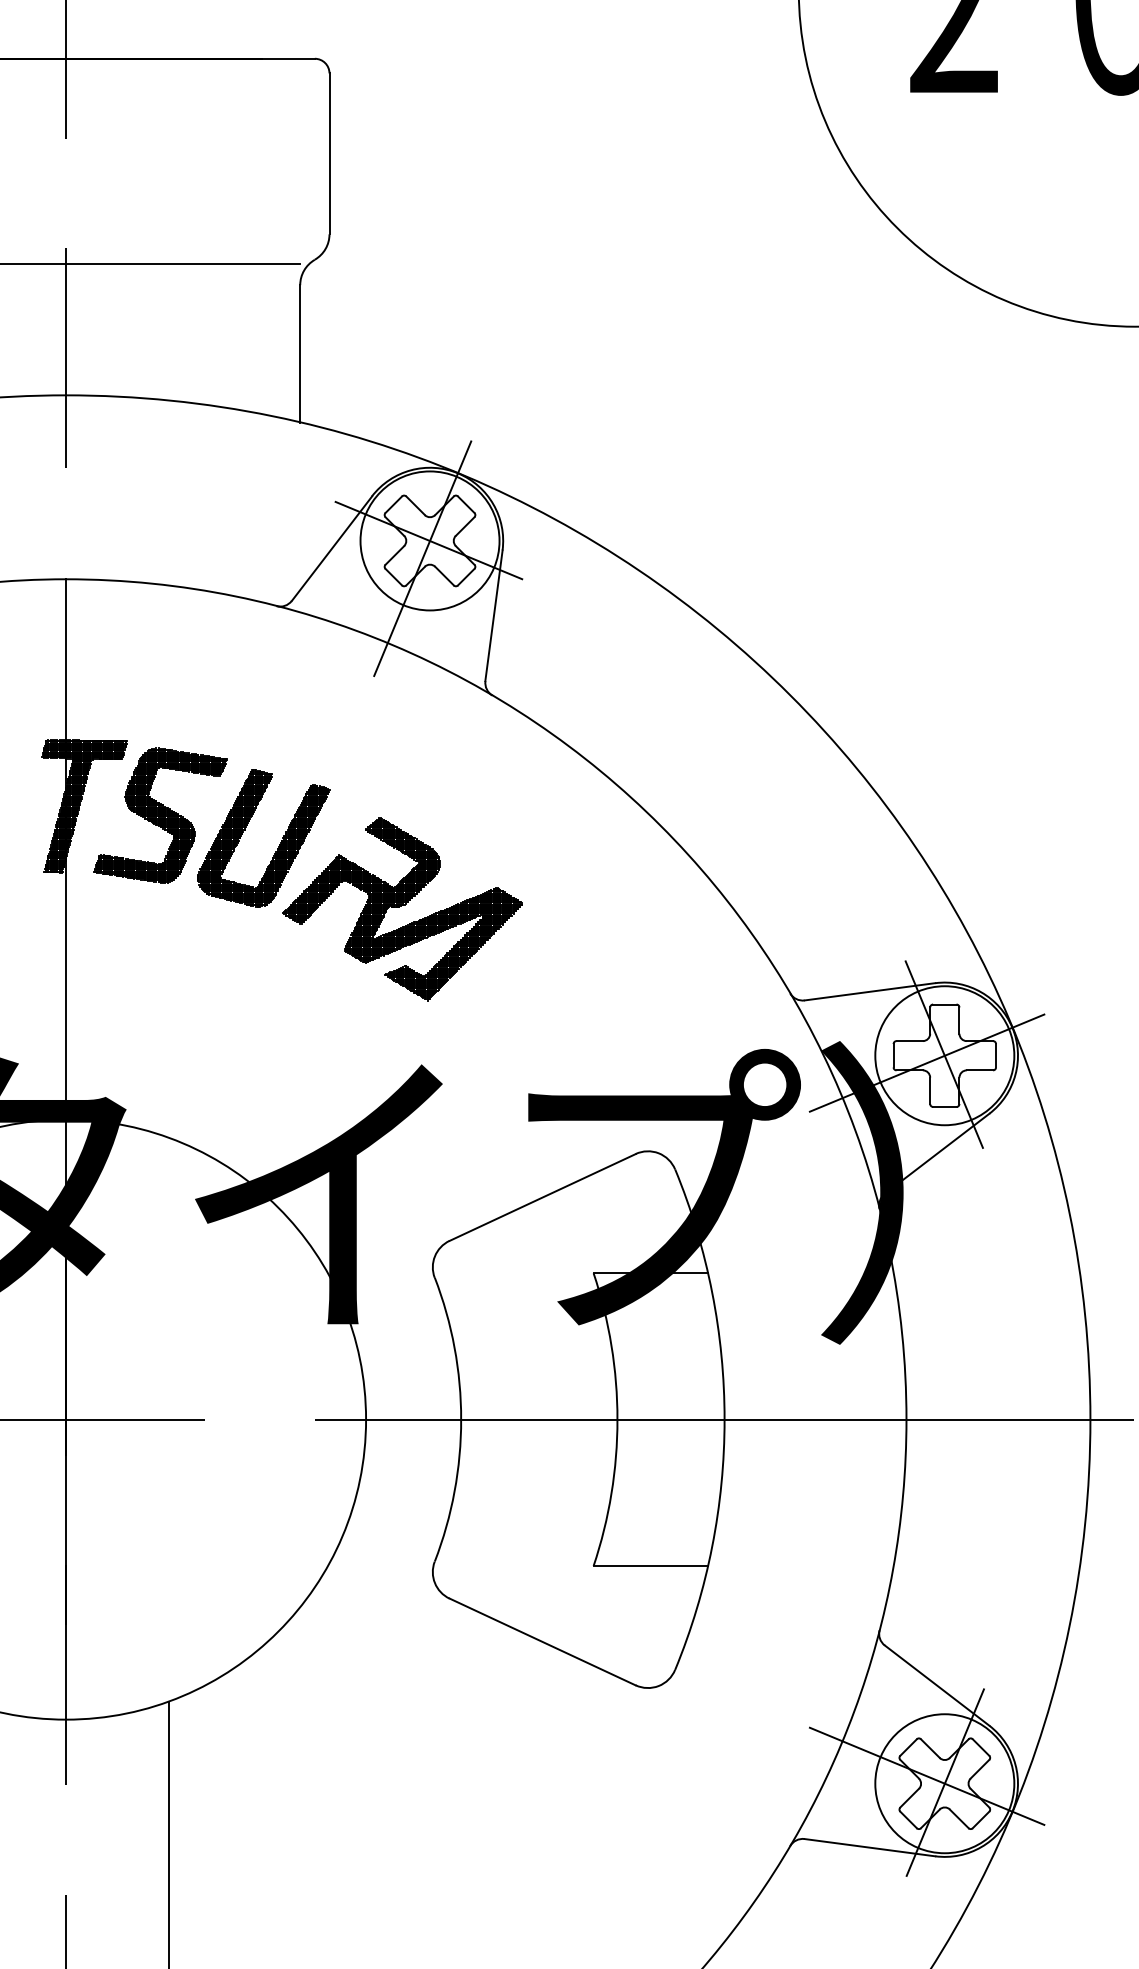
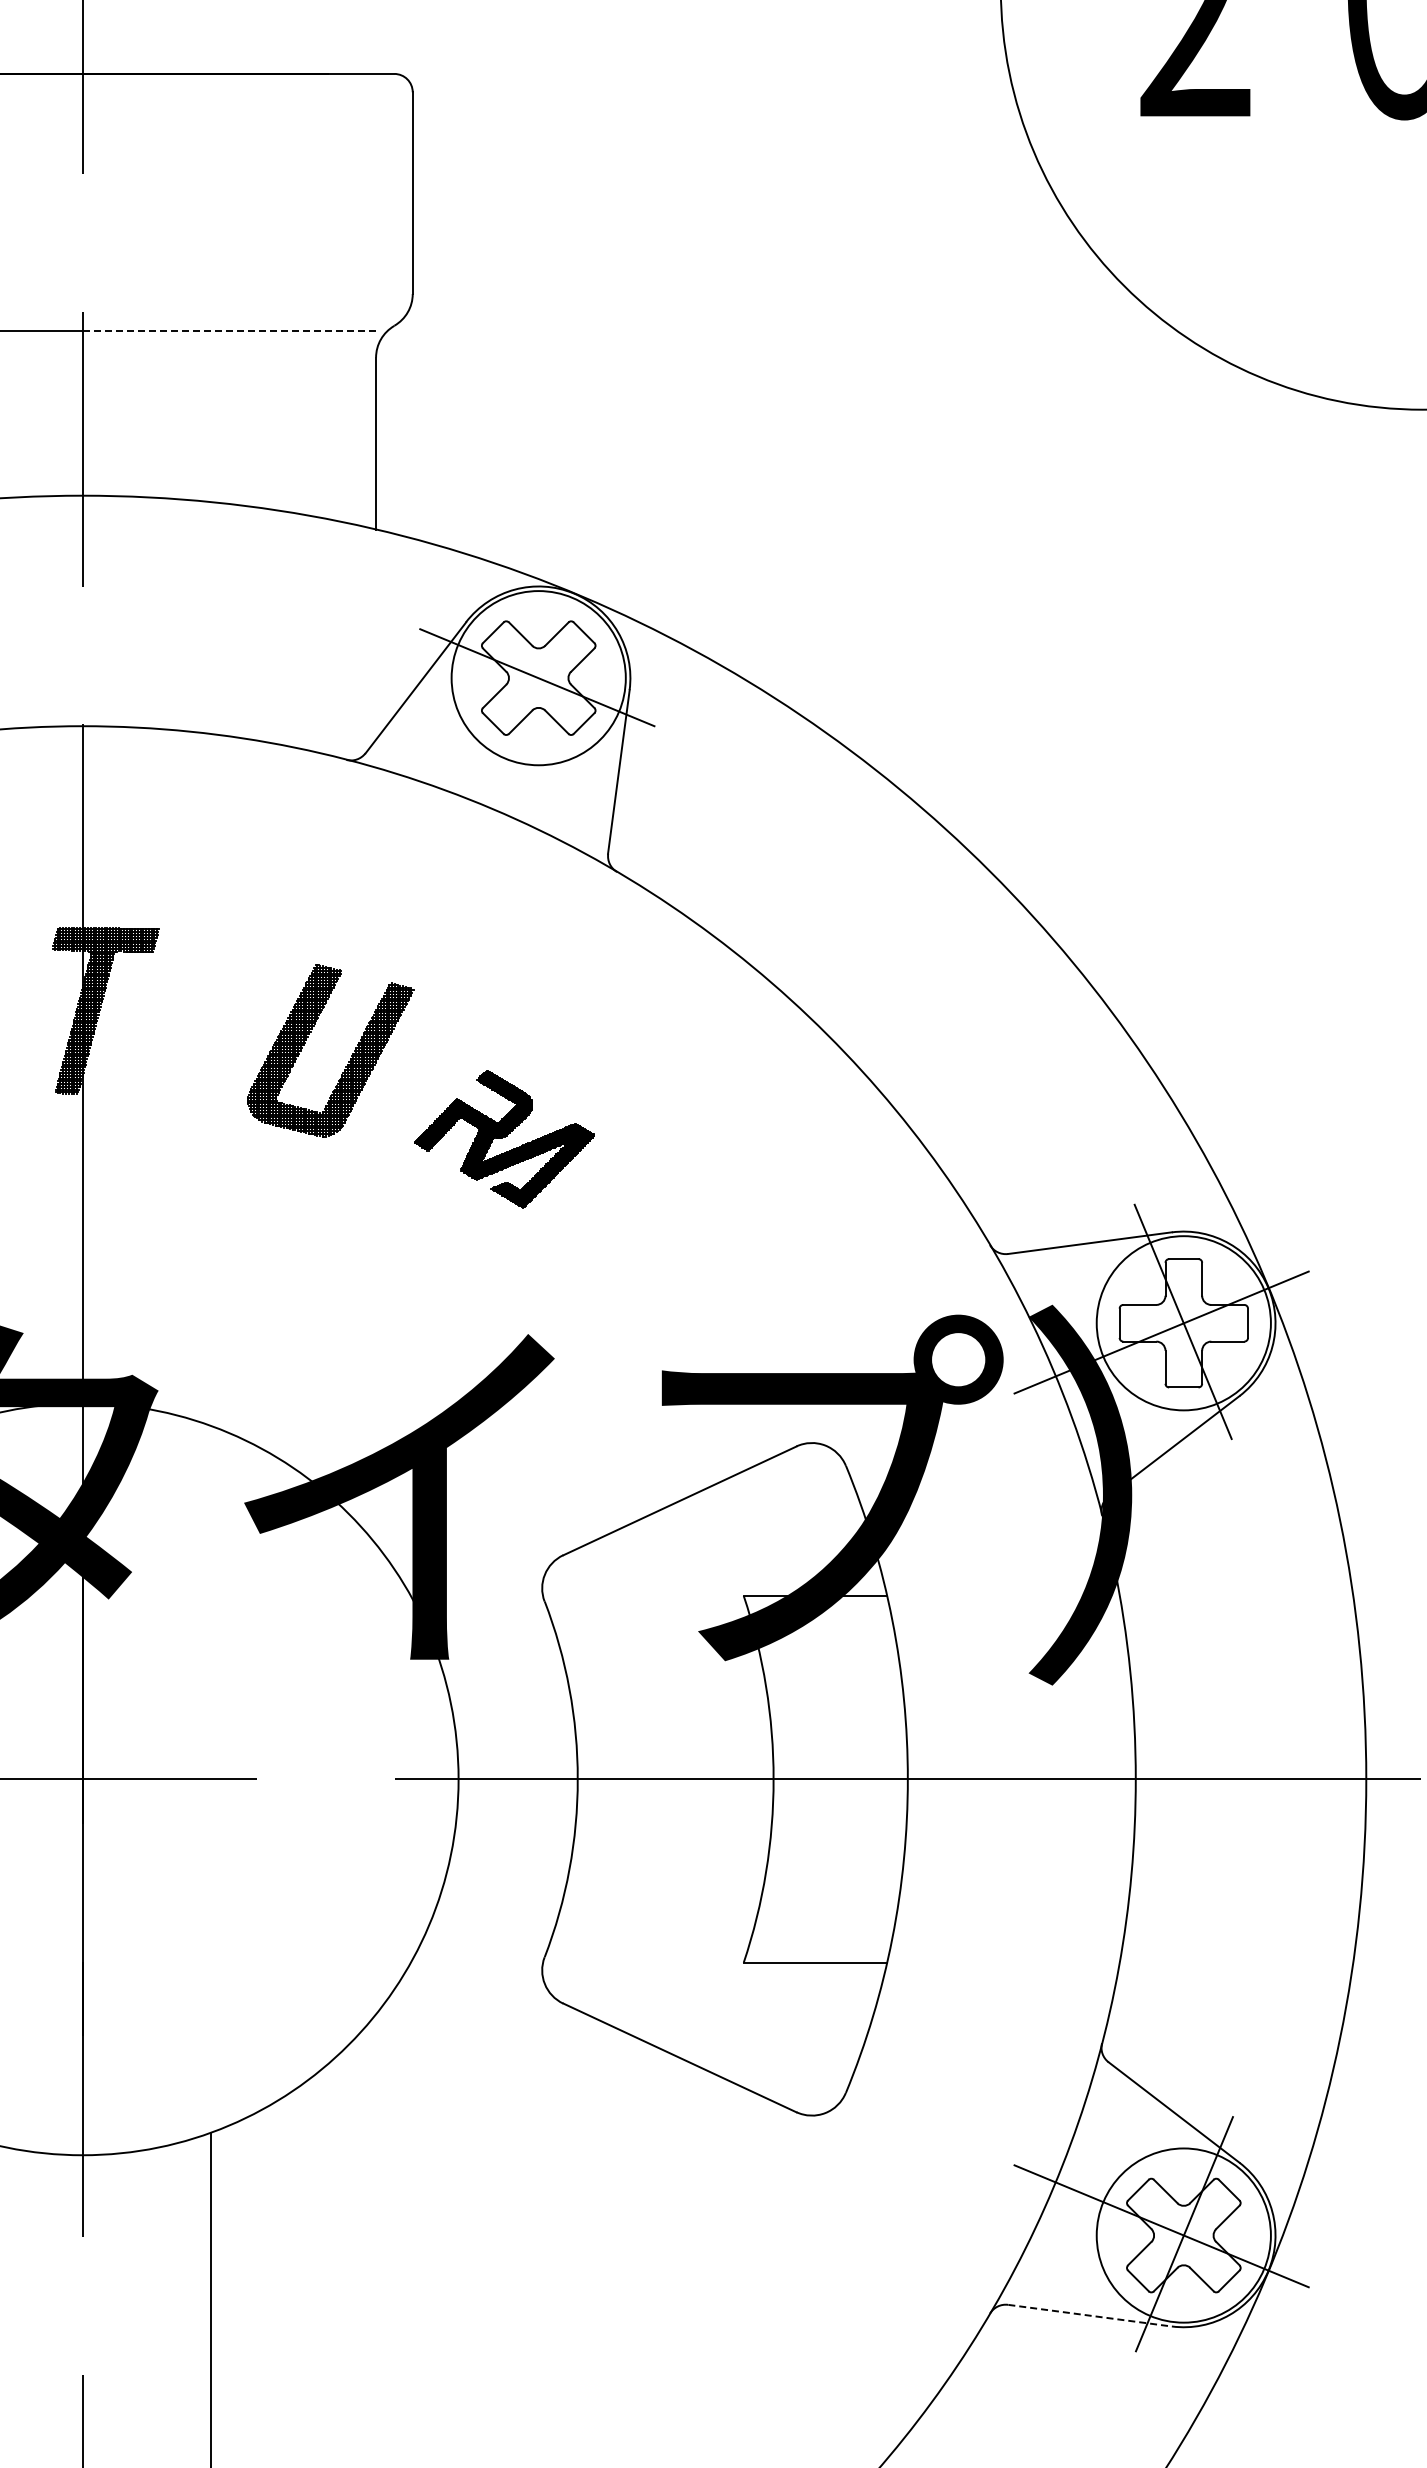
line: (183, 263) -> (229, 330), solid -> dashed
line: (422, 558) -> (529, 700), removed
part: (160, 815) -> (200, 1022), removed
part: (402, 909) -> (504, 1139), size x0.6
line: (870, 1847) -> (1090, 2315), solid -> dashed

